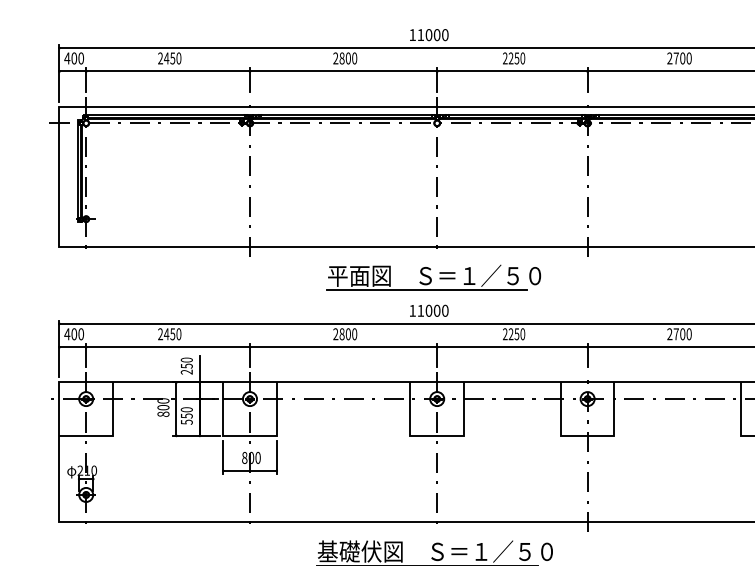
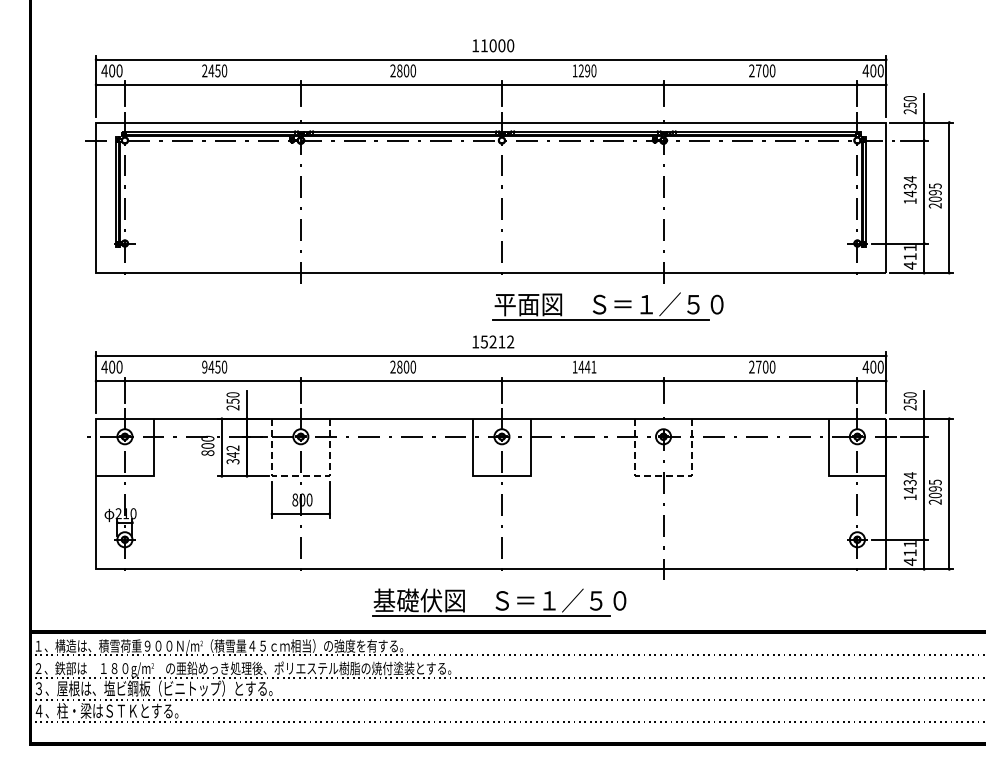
text: (511, 58) -> (581, 70), 2250 -> 1290
part: (433, 277) -> (607, 306), moved
text: (433, 310) -> (497, 341), 11000 -> 15212
text: (514, 333) -> (584, 366), 2250 -> 1441
text: (160, 334) -> (204, 367), 2450 -> 9450
text: (186, 415) -> (232, 454), 550 -> 342
line: (249, 436) -> (300, 476), solid -> dashed
line: (587, 436) -> (663, 476), solid -> dashed

